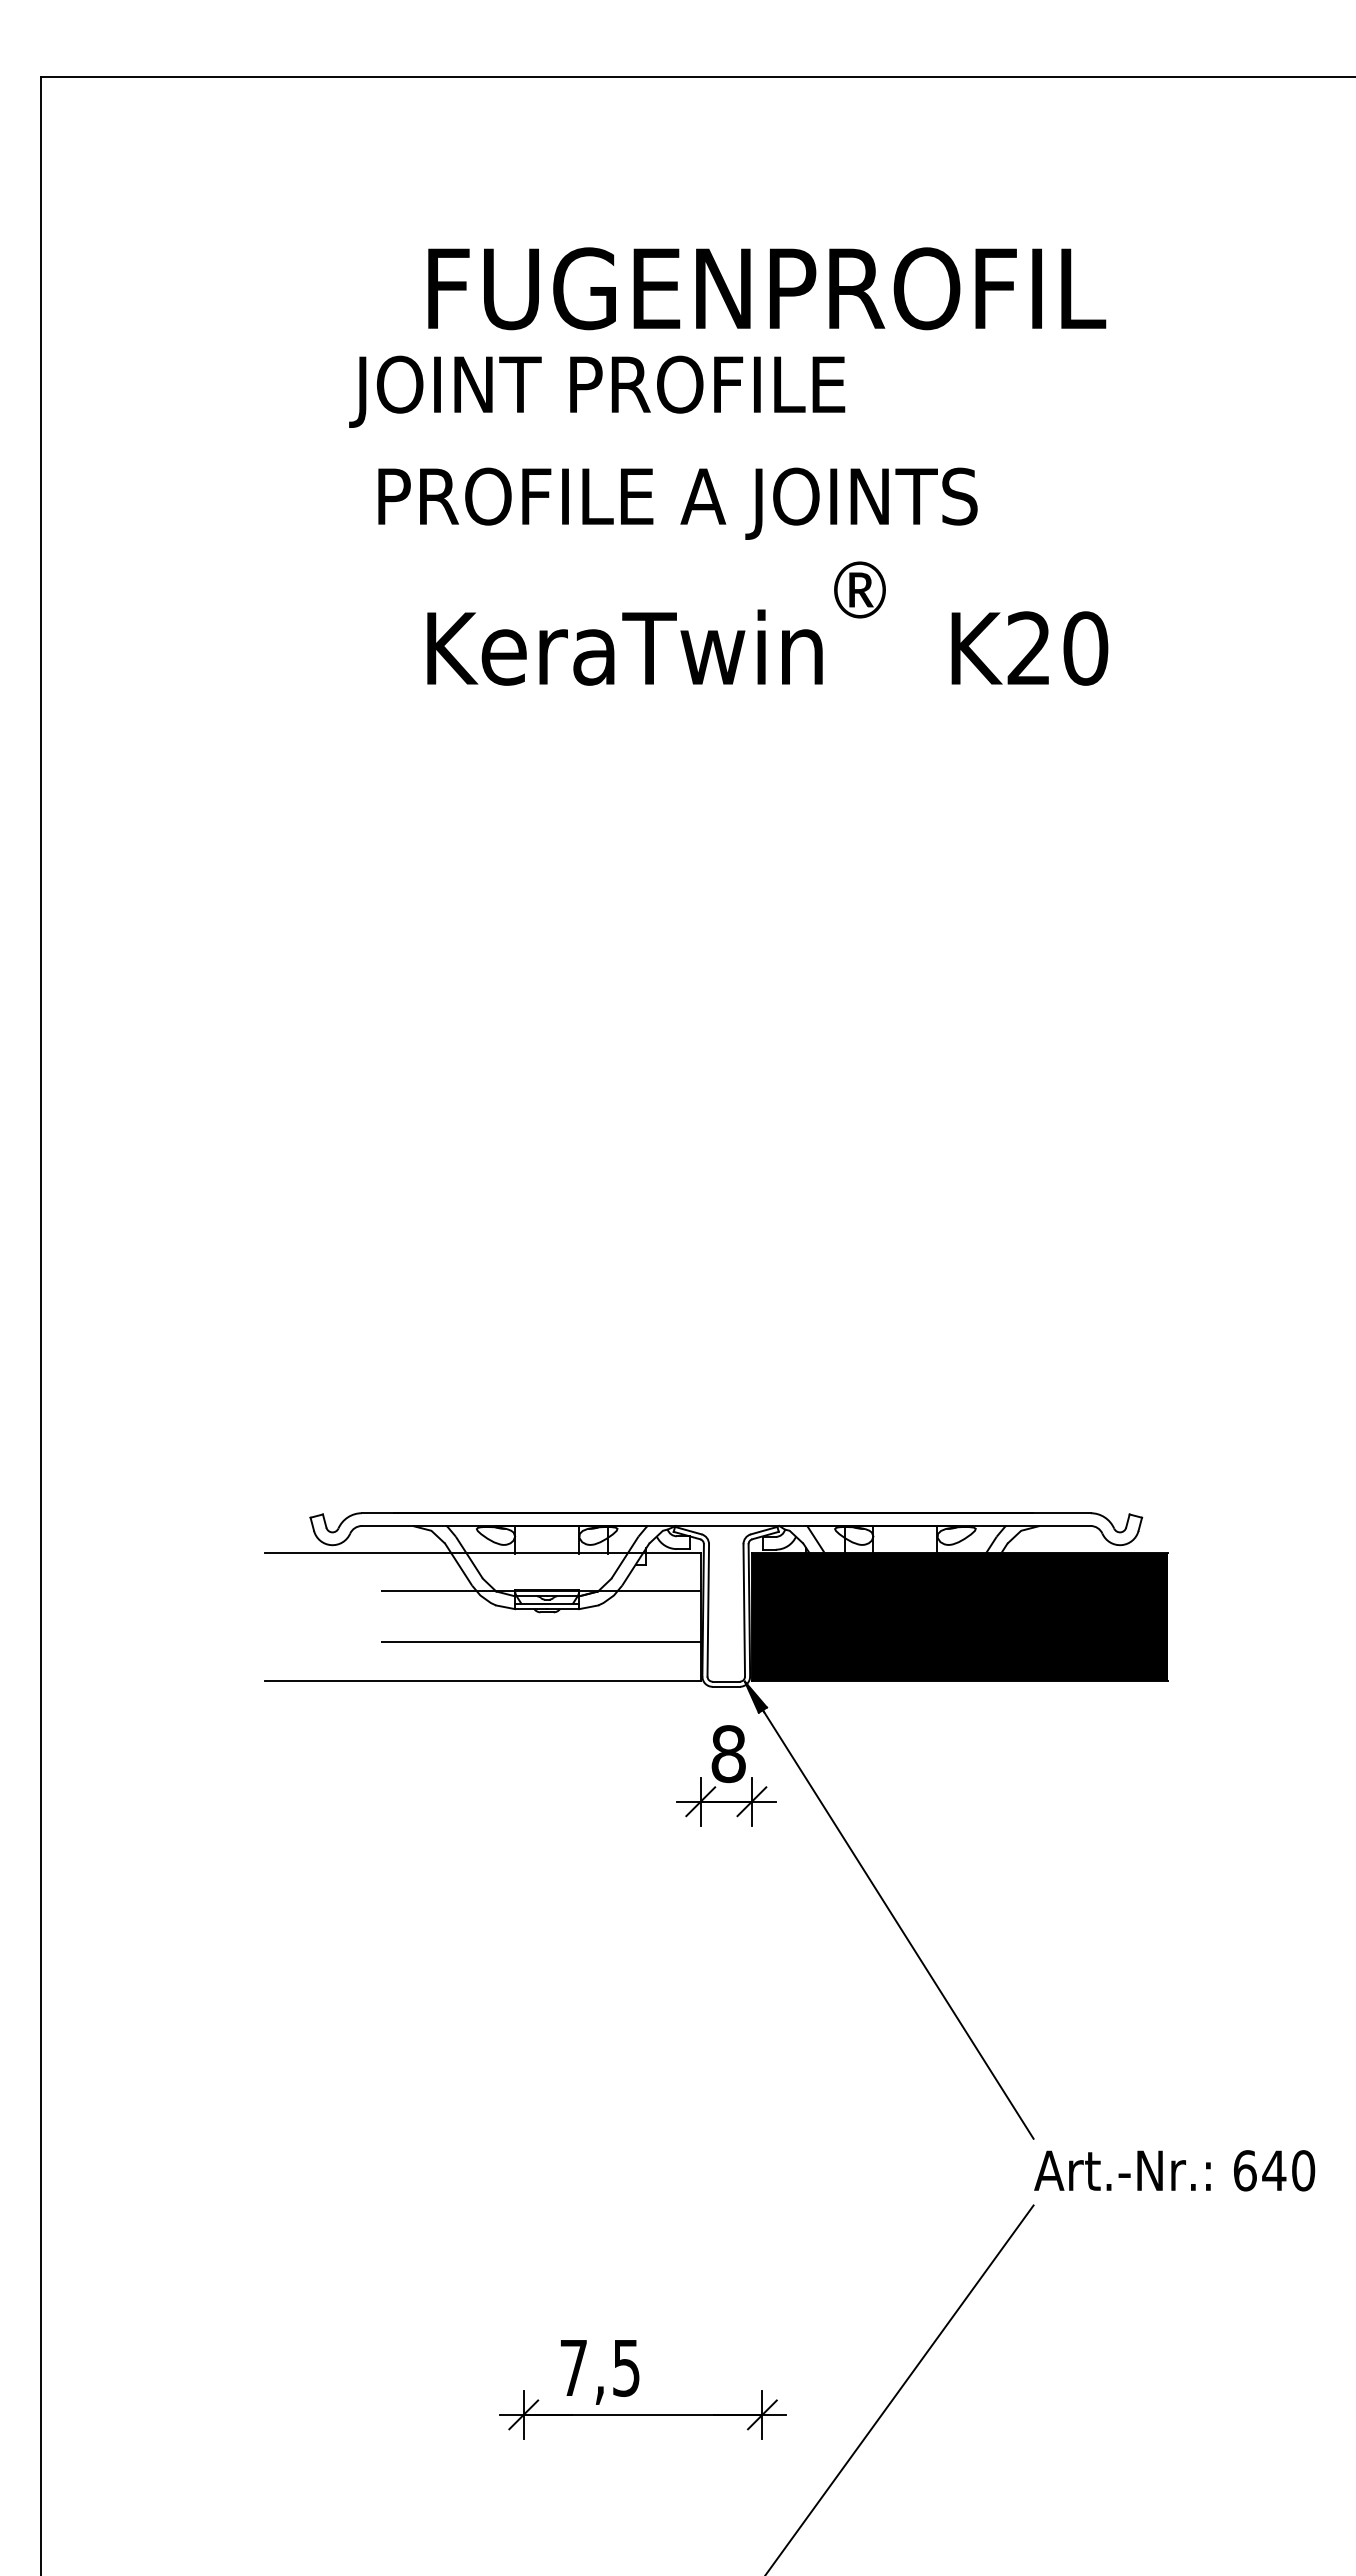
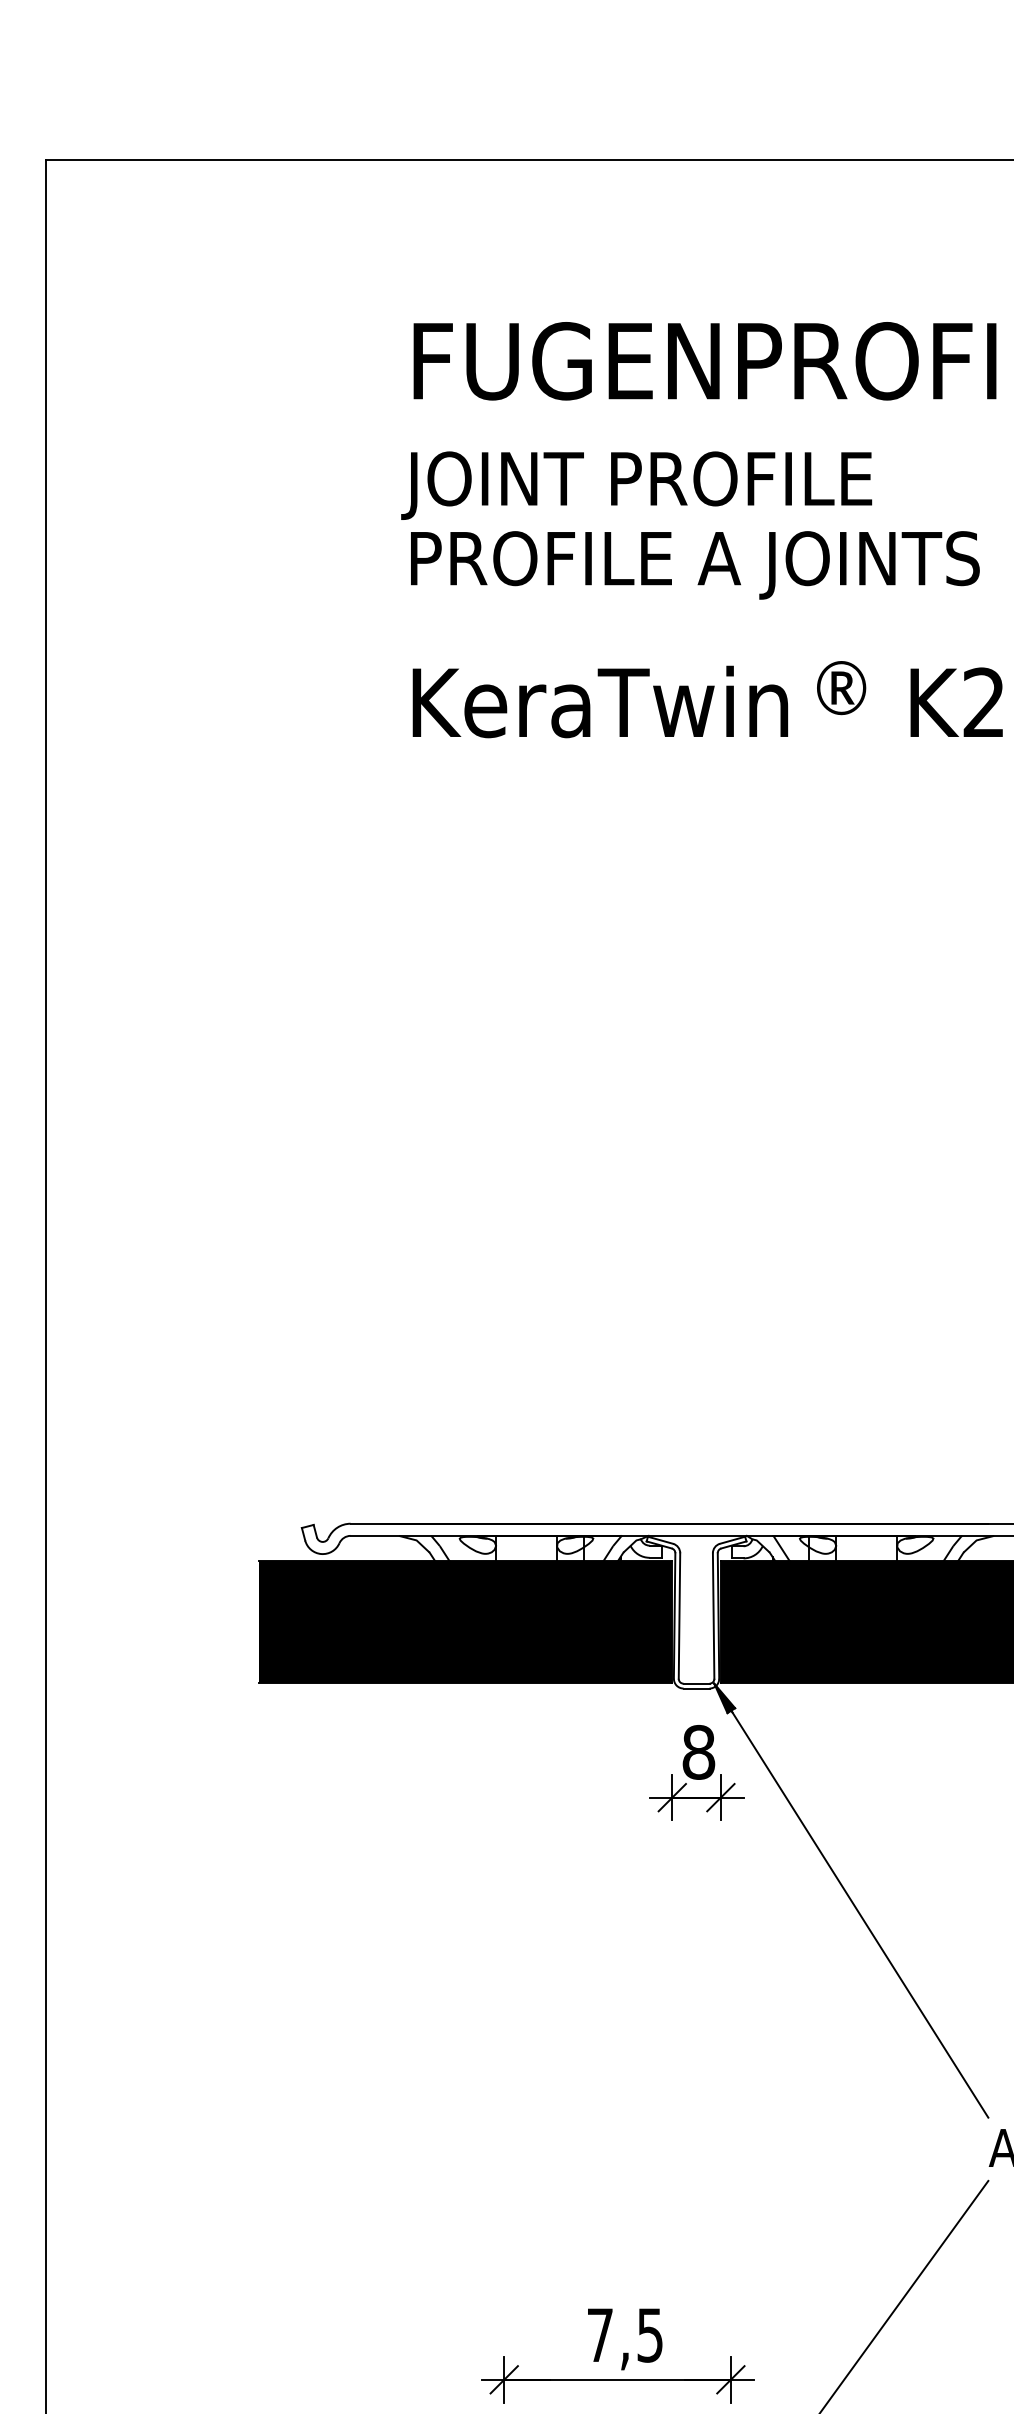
text: (597, 391) -> (636, 485), moved
text: (677, 503) -> (694, 565), moved
text: (859, 589) -> (841, 687), moved
fill: (482, 1616) -> (465, 1621), added
text: (600, 2372) -> (625, 2339), moved

